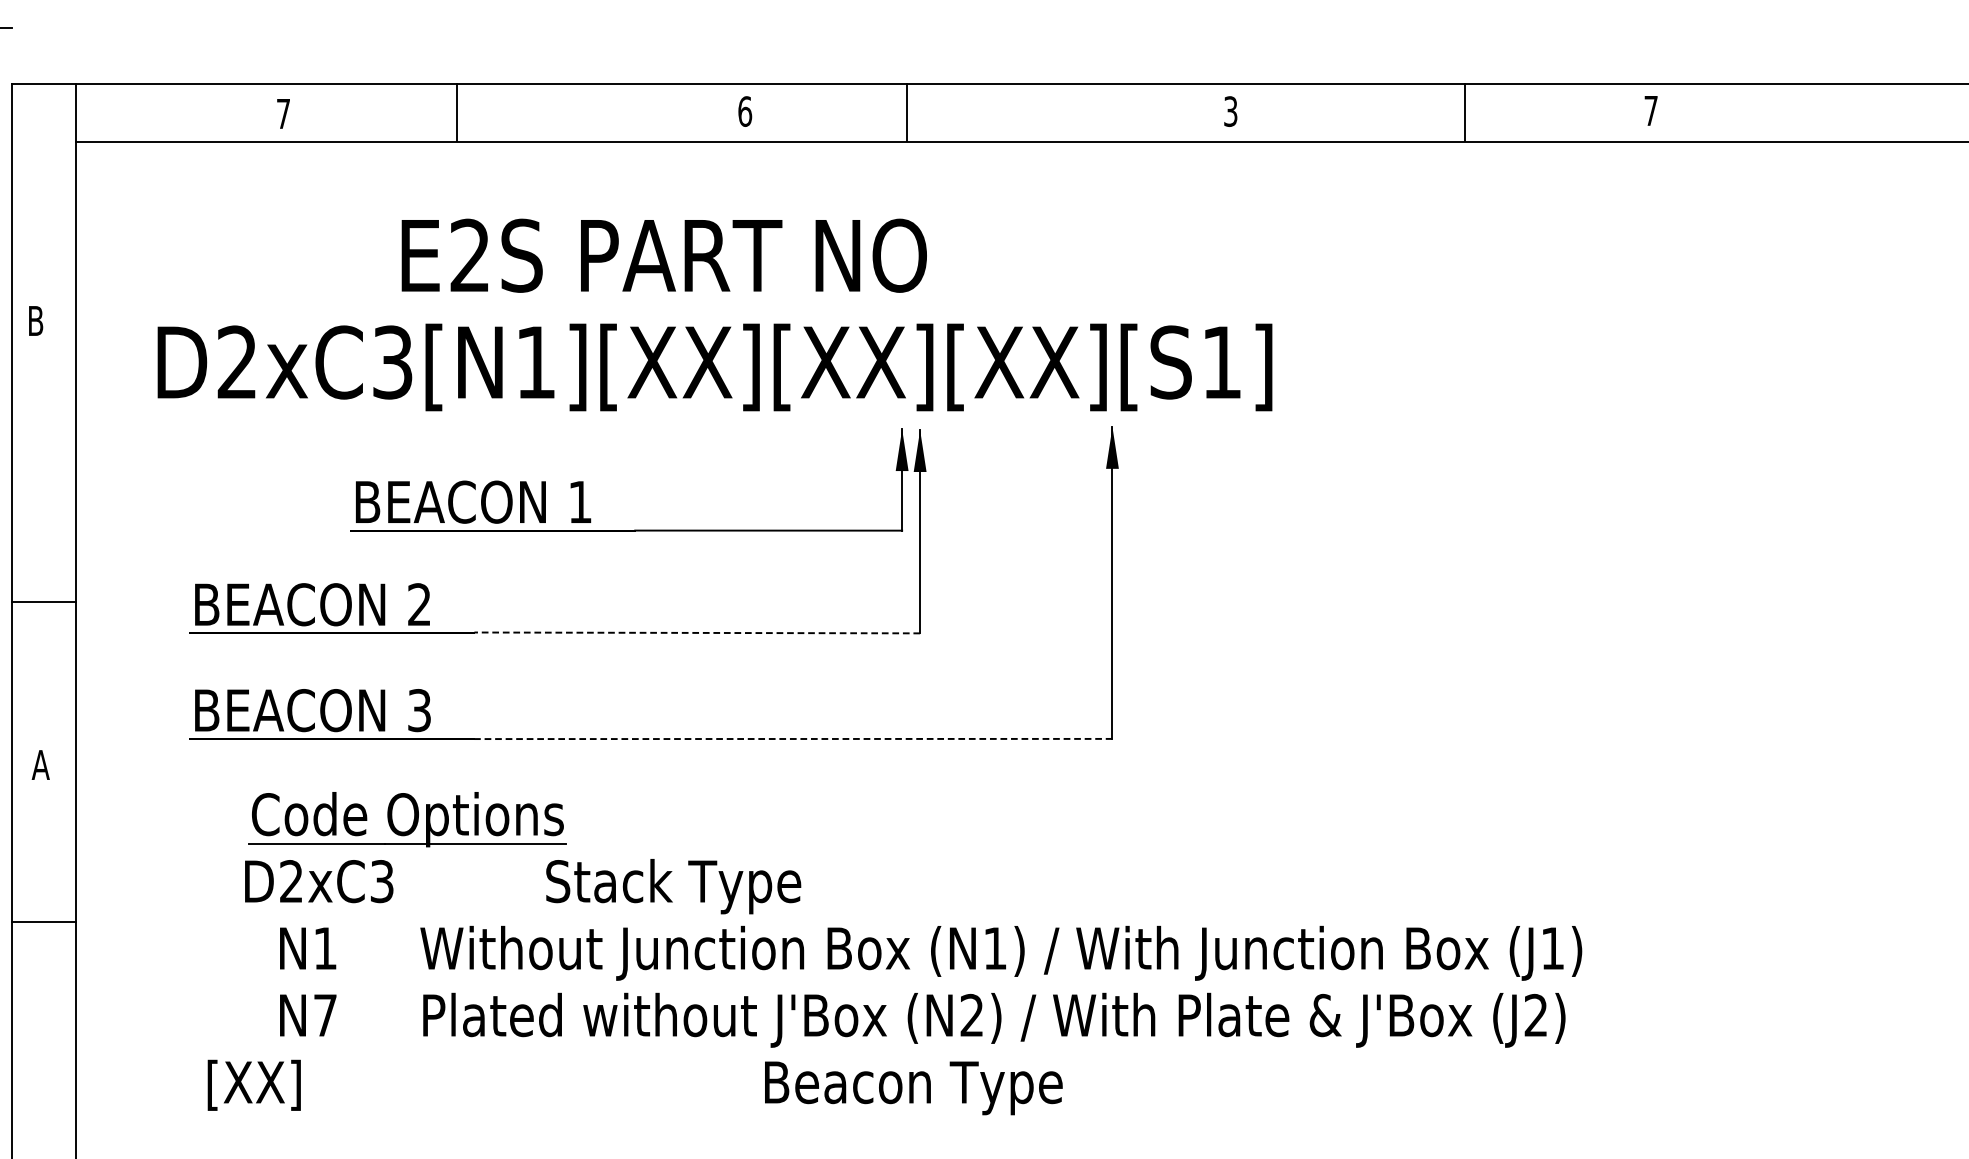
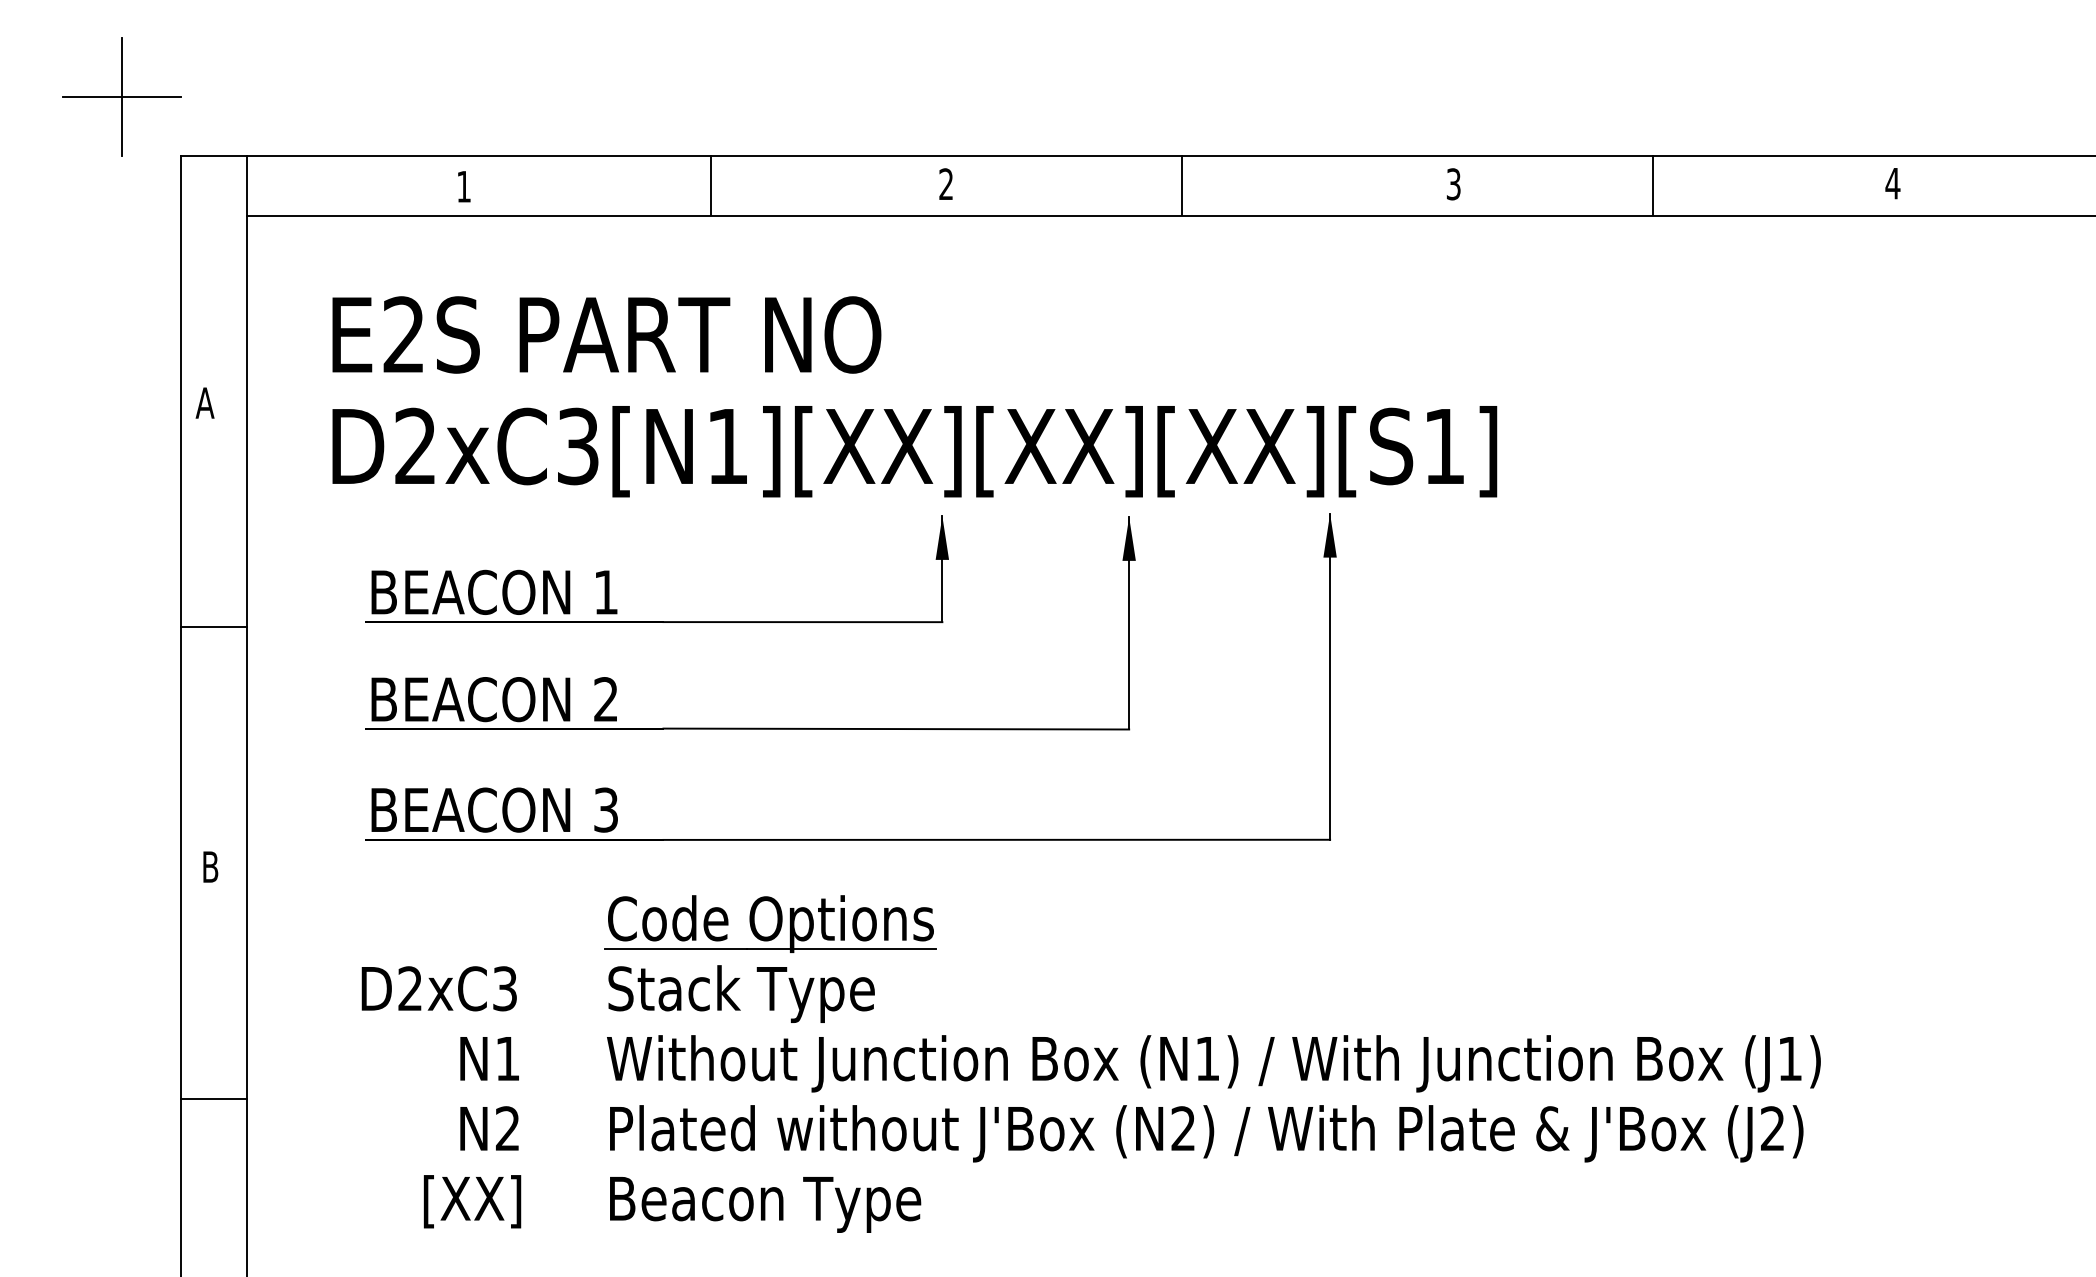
text: (1650, 110) -> (1892, 183), 7 -> 4
text: (745, 111) -> (946, 184), 6 -> 2
line: (456, 112) -> (710, 185), moved
line: (907, 112) -> (1182, 185), moved
line: (1465, 112) -> (1653, 185), moved
text: (283, 113) -> (463, 186), 7 -> 1
text: (663, 255) -> (606, 334), moved
text: (35, 320) -> (204, 402), B -> A
part: (583, 481) -> (609, 570), moved
line: (43, 601) -> (213, 627), moved
line: (697, 633) -> (896, 729), dashed -> solid
line: (793, 738) -> (996, 839), dashed -> solid
text: (40, 764) -> (210, 866), A -> B
part: (407, 819) -> (770, 923), moved
text: (318, 881) -> (438, 988), moved
text: (673, 886) -> (741, 993), moved
line: (43, 921) -> (213, 1098), moved
text: (325, 1015) -> (507, 1128), N7 -> N2
text: (254, 1085) -> (472, 1201), moved
text: (913, 1087) -> (765, 1204), moved

